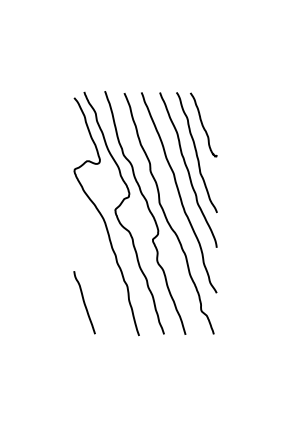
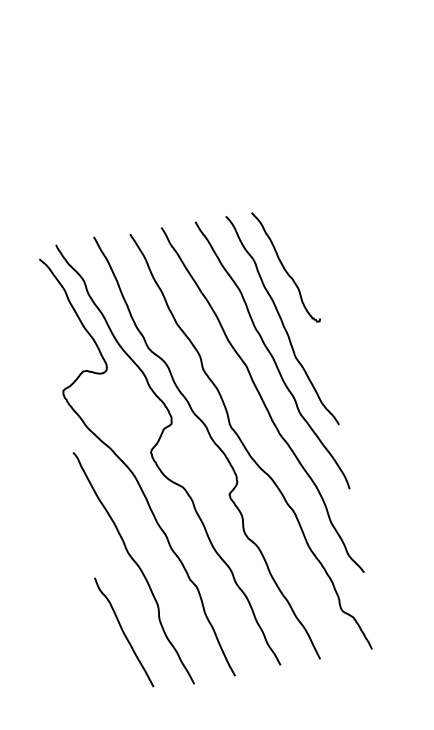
curve: (97, 269) -> (137, 567), added

